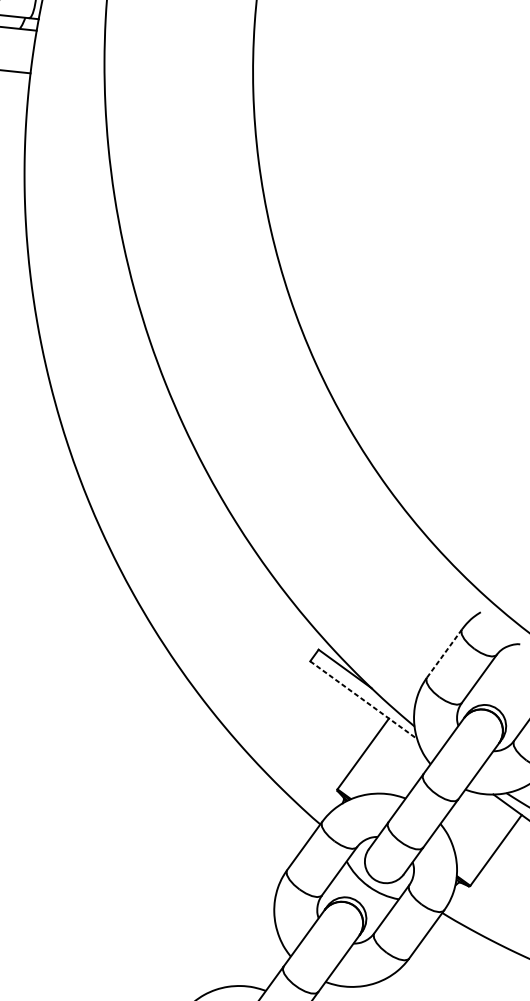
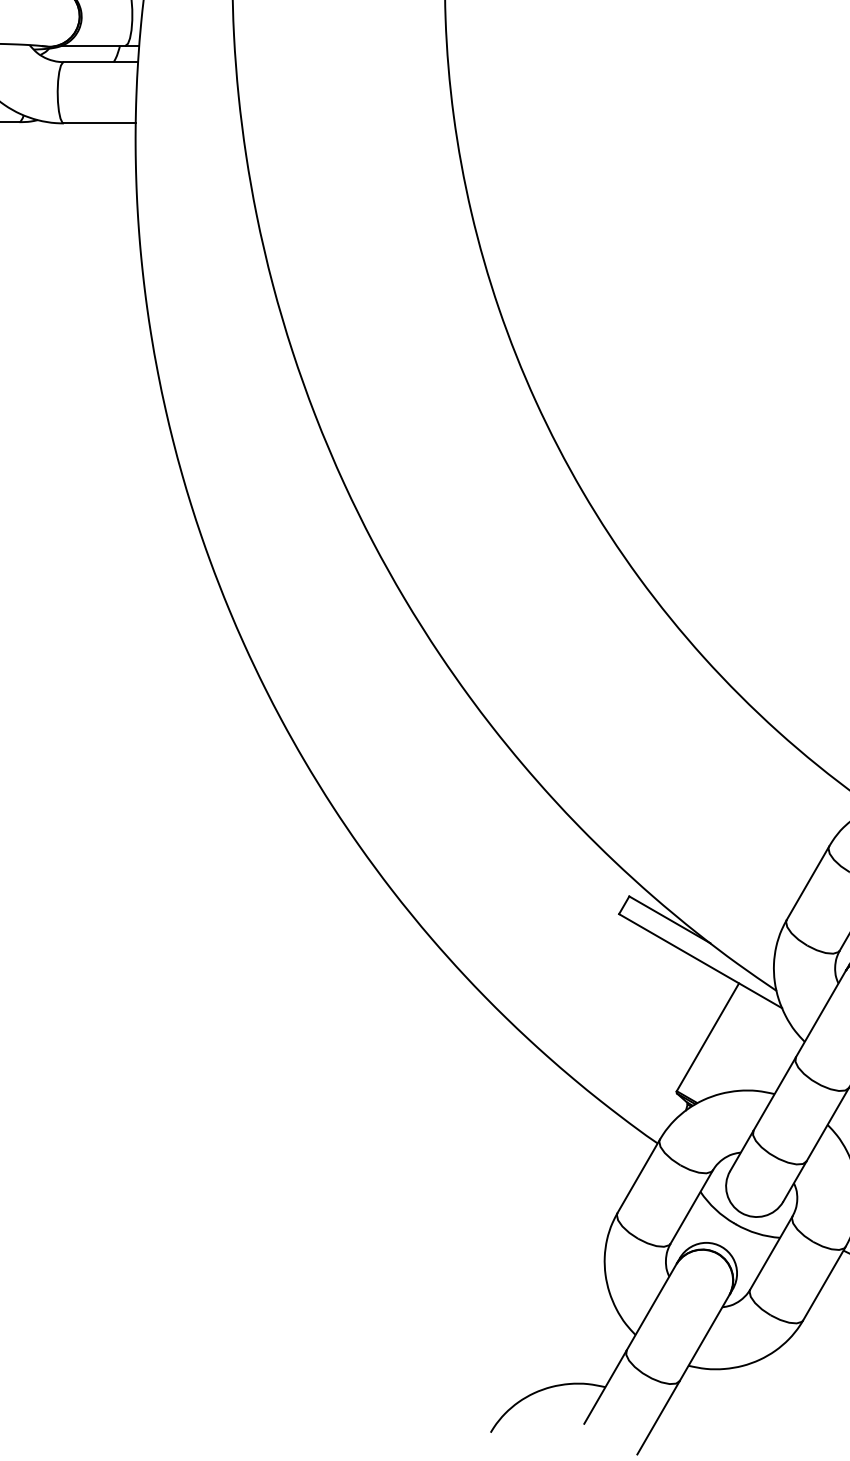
line: (444, 653) -> (807, 883), dashed -> solid
line: (364, 700) -> (701, 961), dashed -> solid

